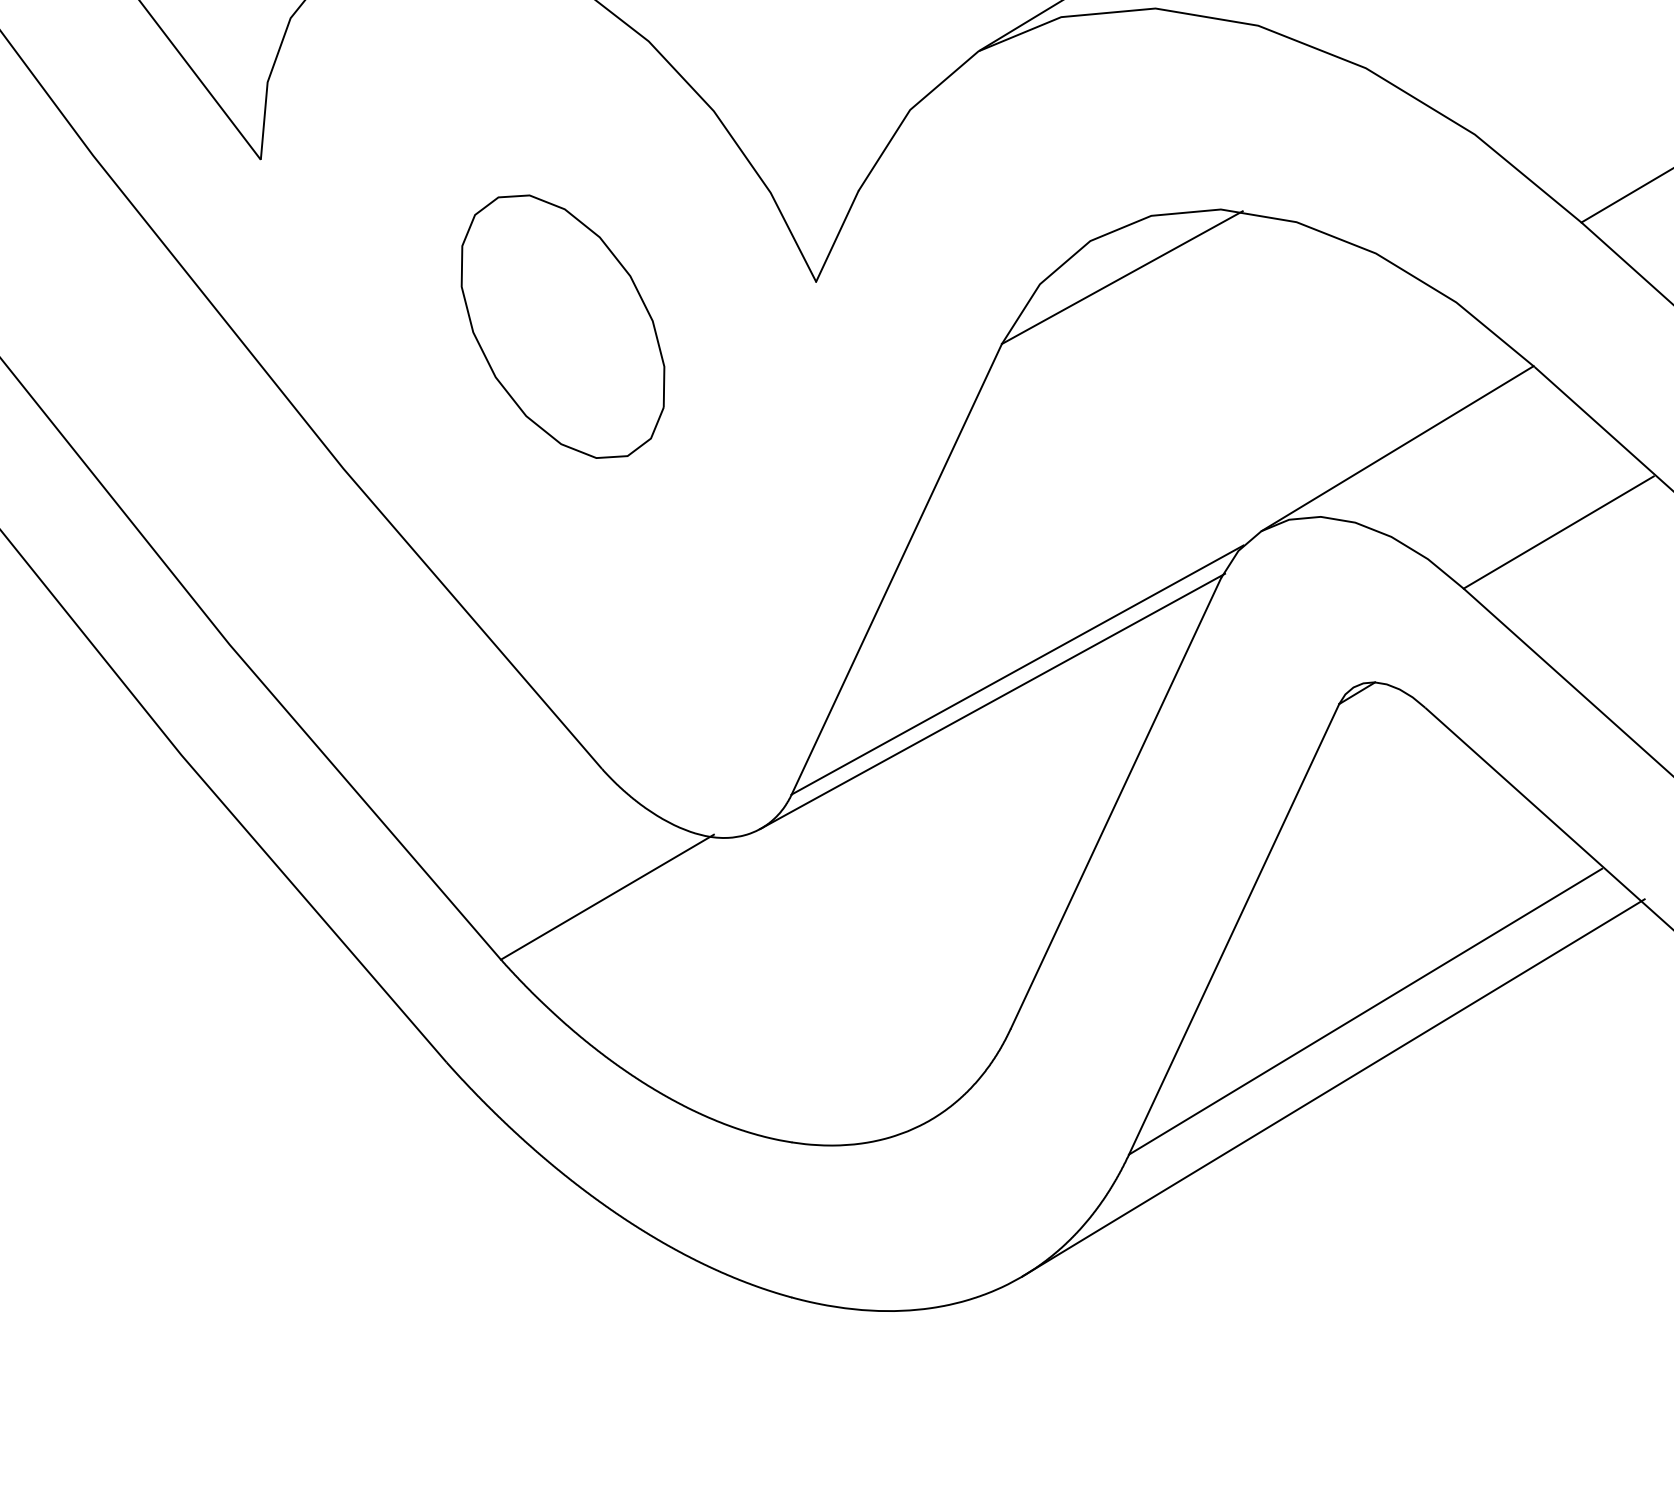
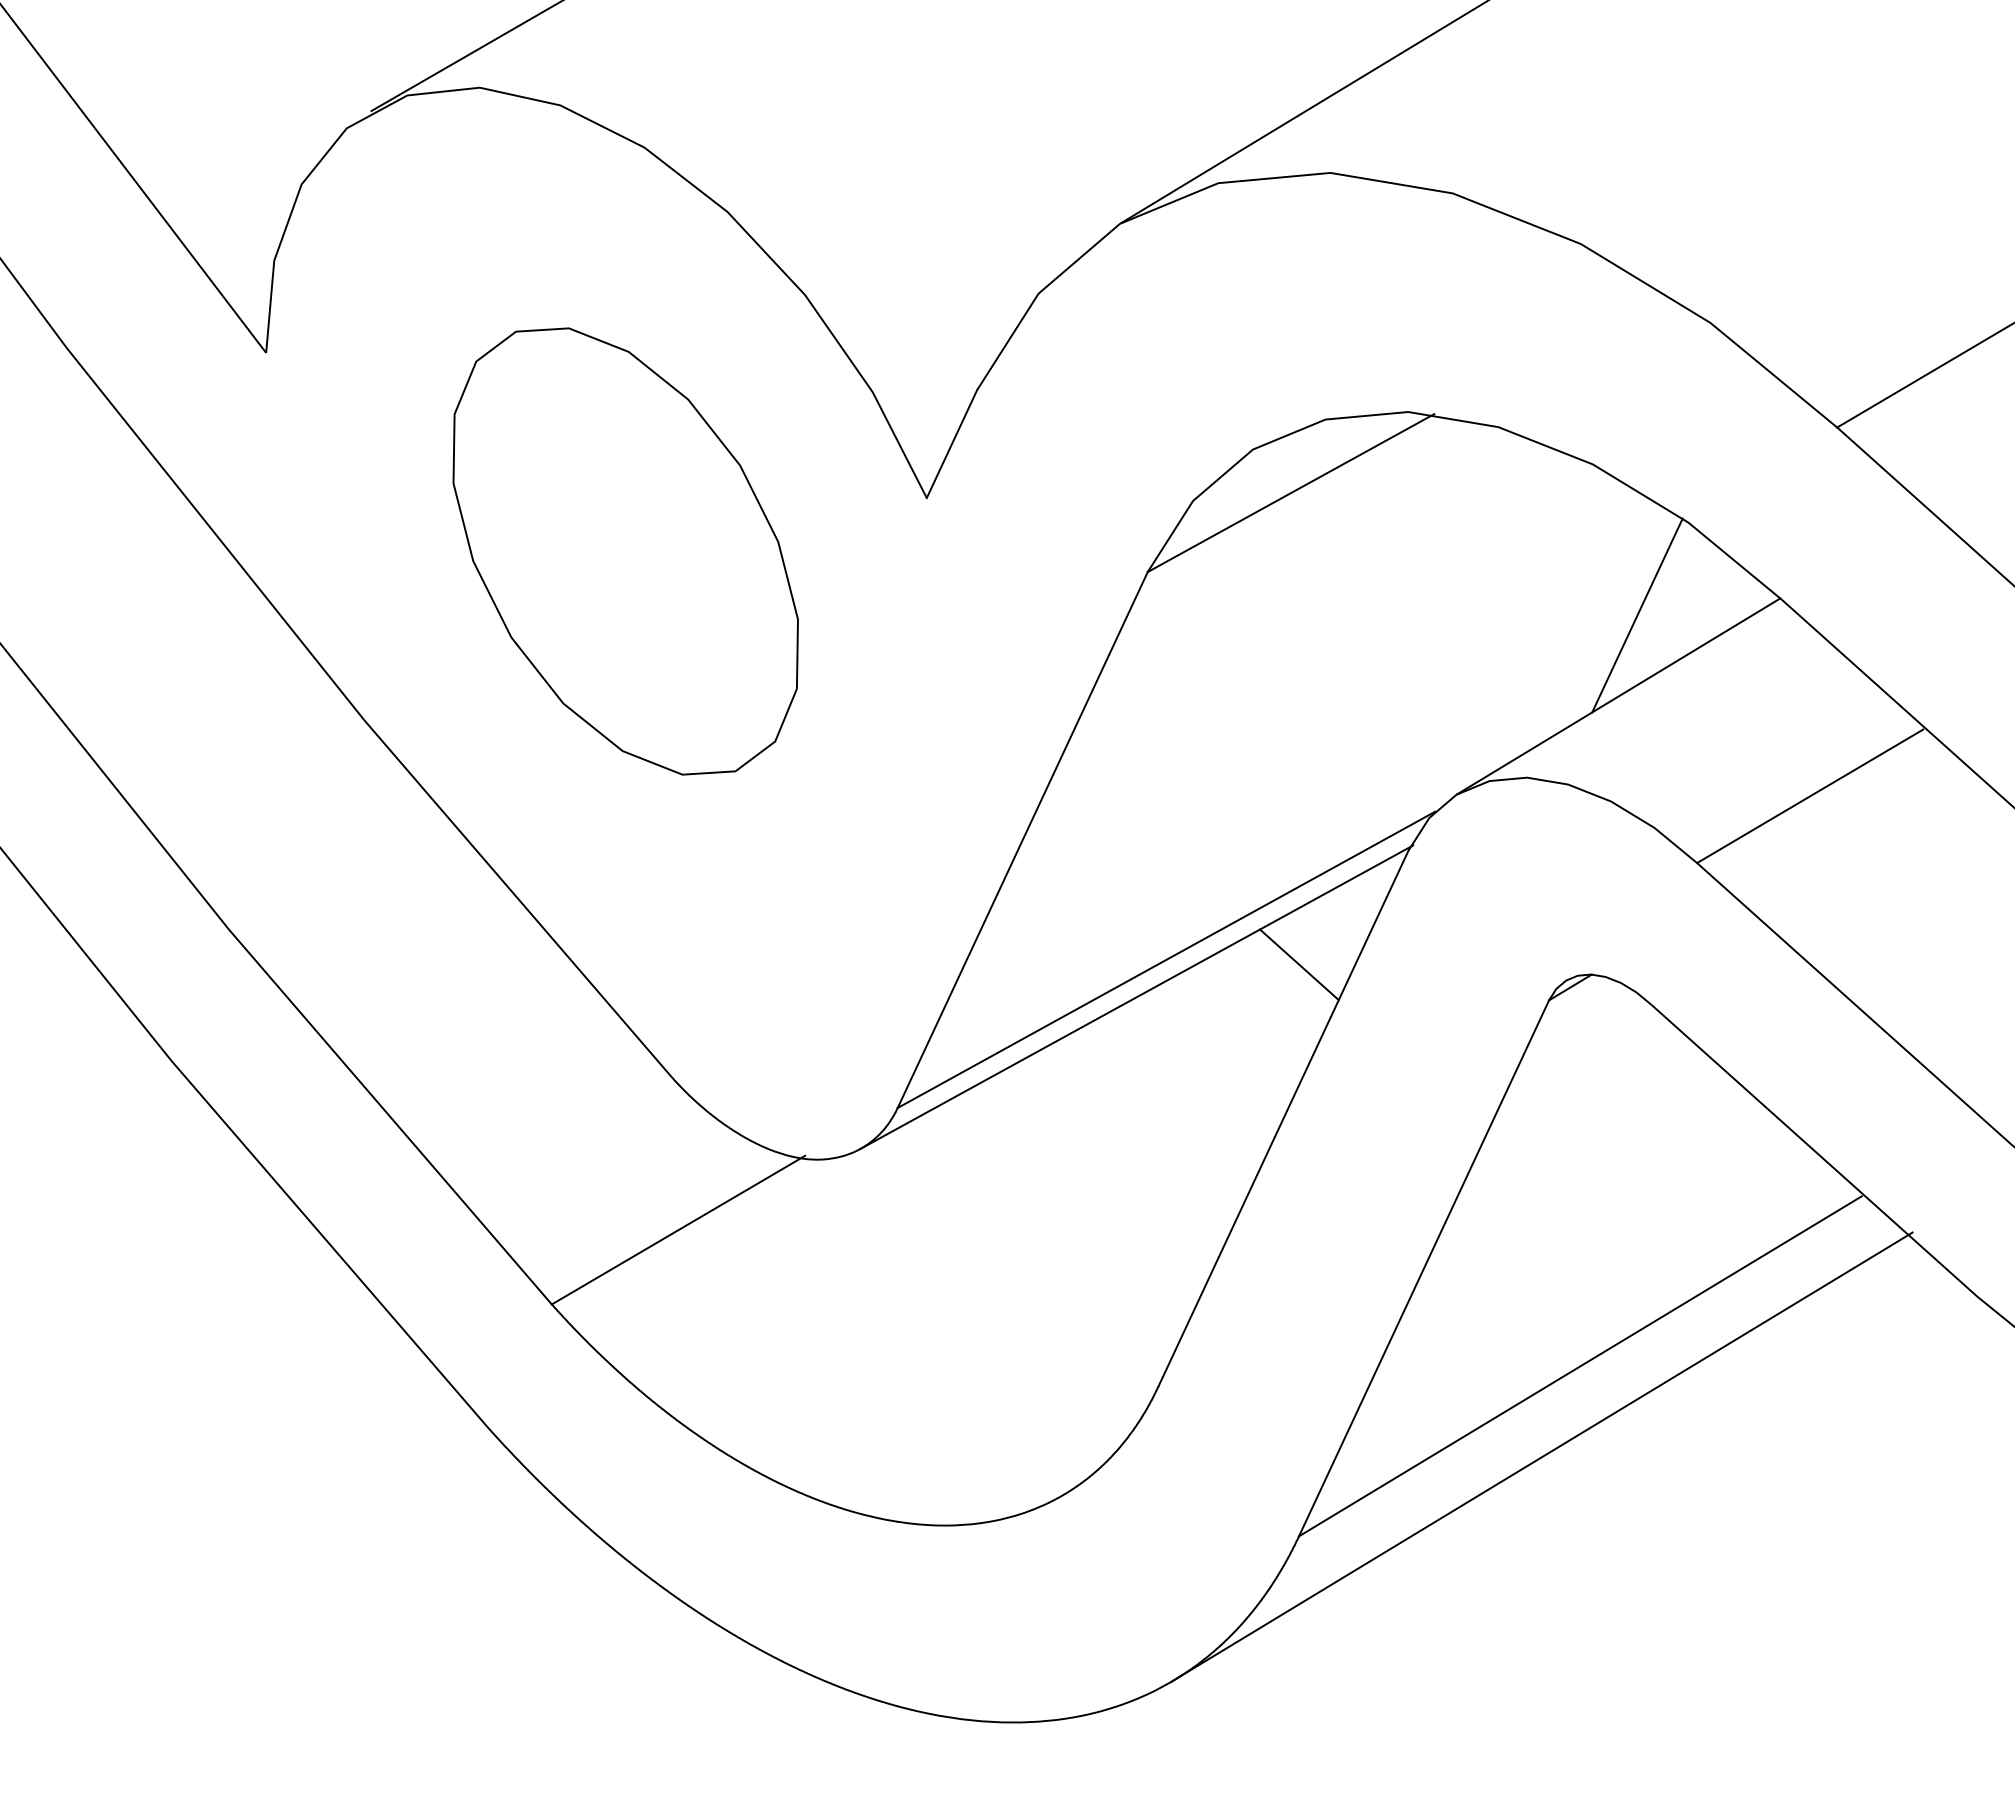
part: (562, 326) -> (625, 551), size x1.43
line: (1413, 380) -> (1637, 615), added
line: (1129, 673) -> (1299, 964), added

